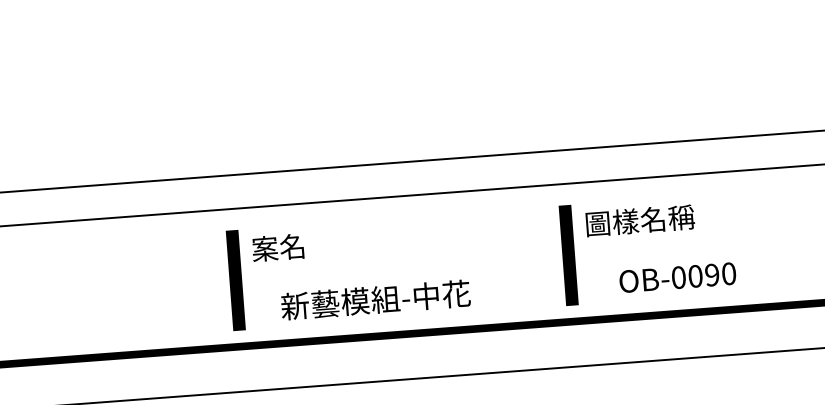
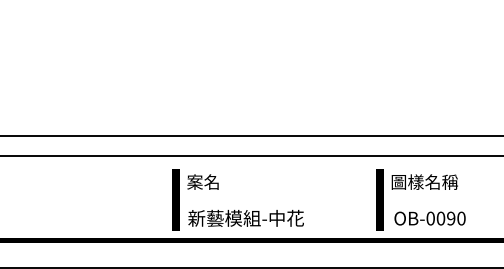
text: (676, 277) -> (429, 218), moved
text: (374, 298) -> (245, 217), moved

